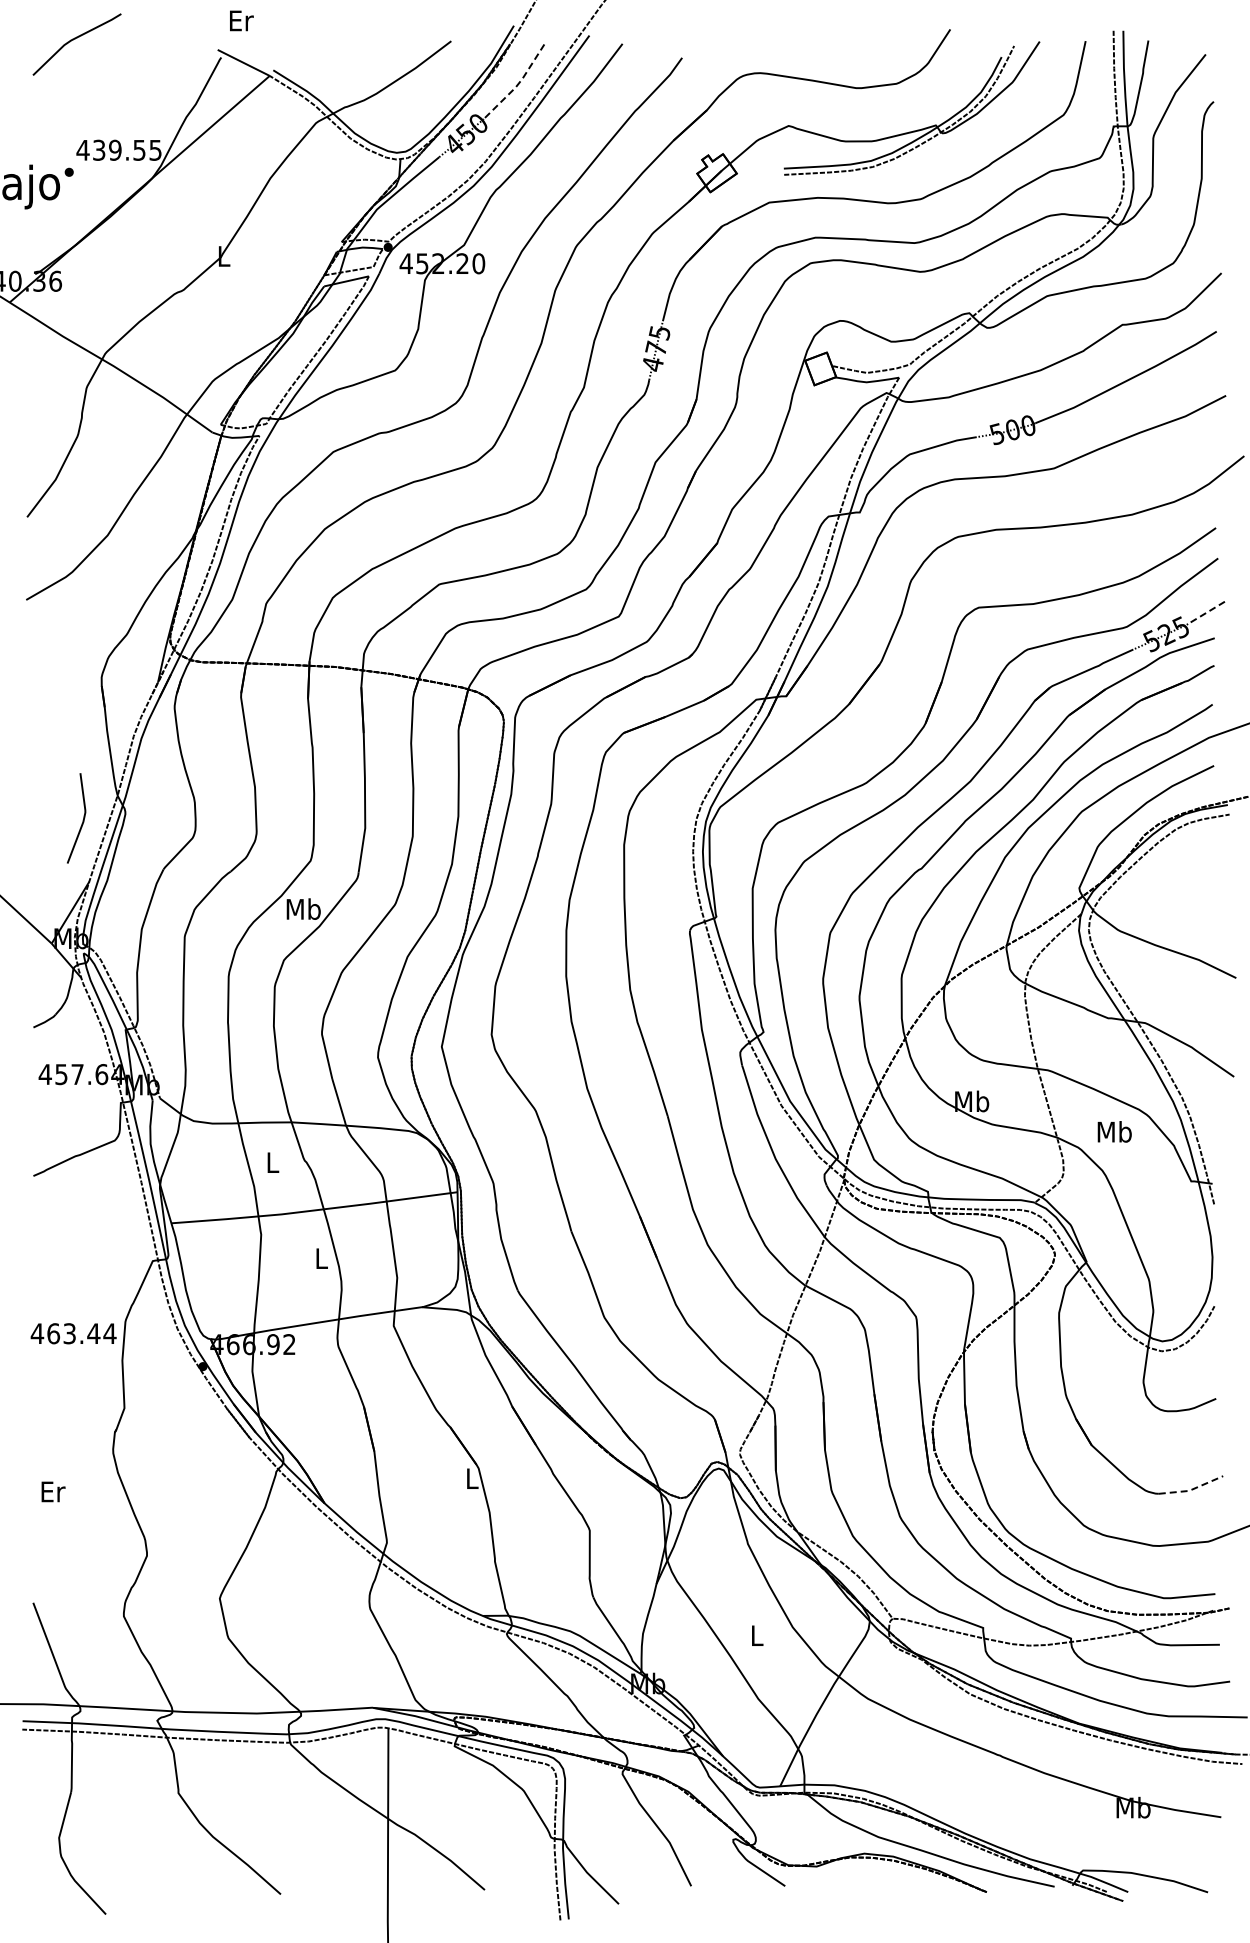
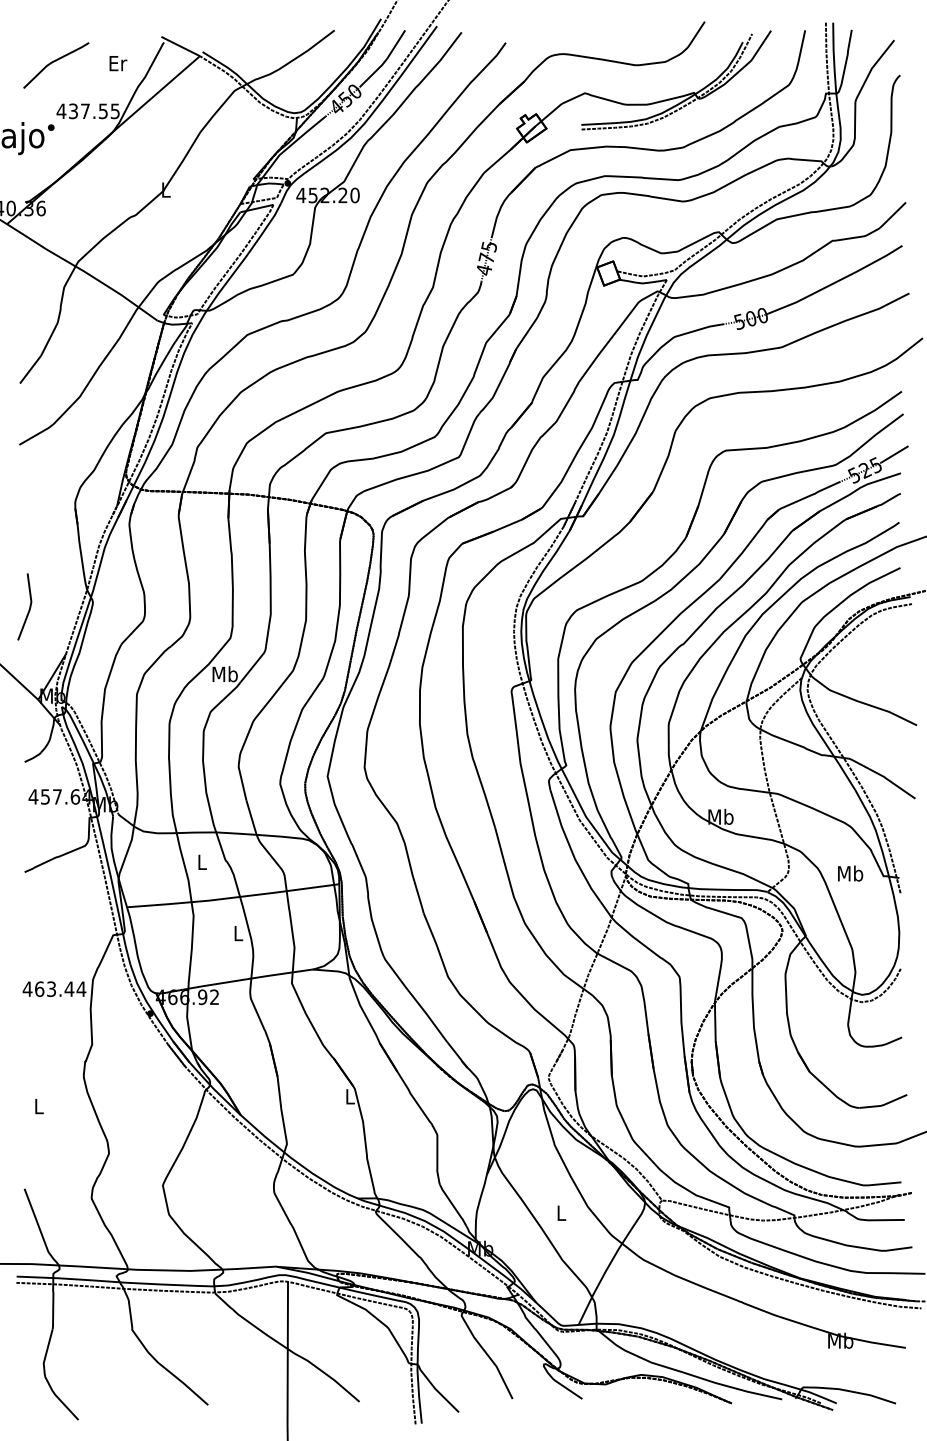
text: (241, 20) -> (118, 63), moved
line: (73, 40) -> (53, 62), moved
line: (519, 82) -> (385, 61), dashed -> solid
text: (115, 149) -> (85, 110), 439.55 -> 437.55
line: (1206, 612) -> (894, 454), dashed -> solid
line: (82, 820) -> (29, 608), moved
text: (1114, 1131) -> (850, 873), moved
line: (1191, 1489) -> (883, 1104), dashed -> solid
text: (53, 1491) -> (39, 1106), Er -> L

